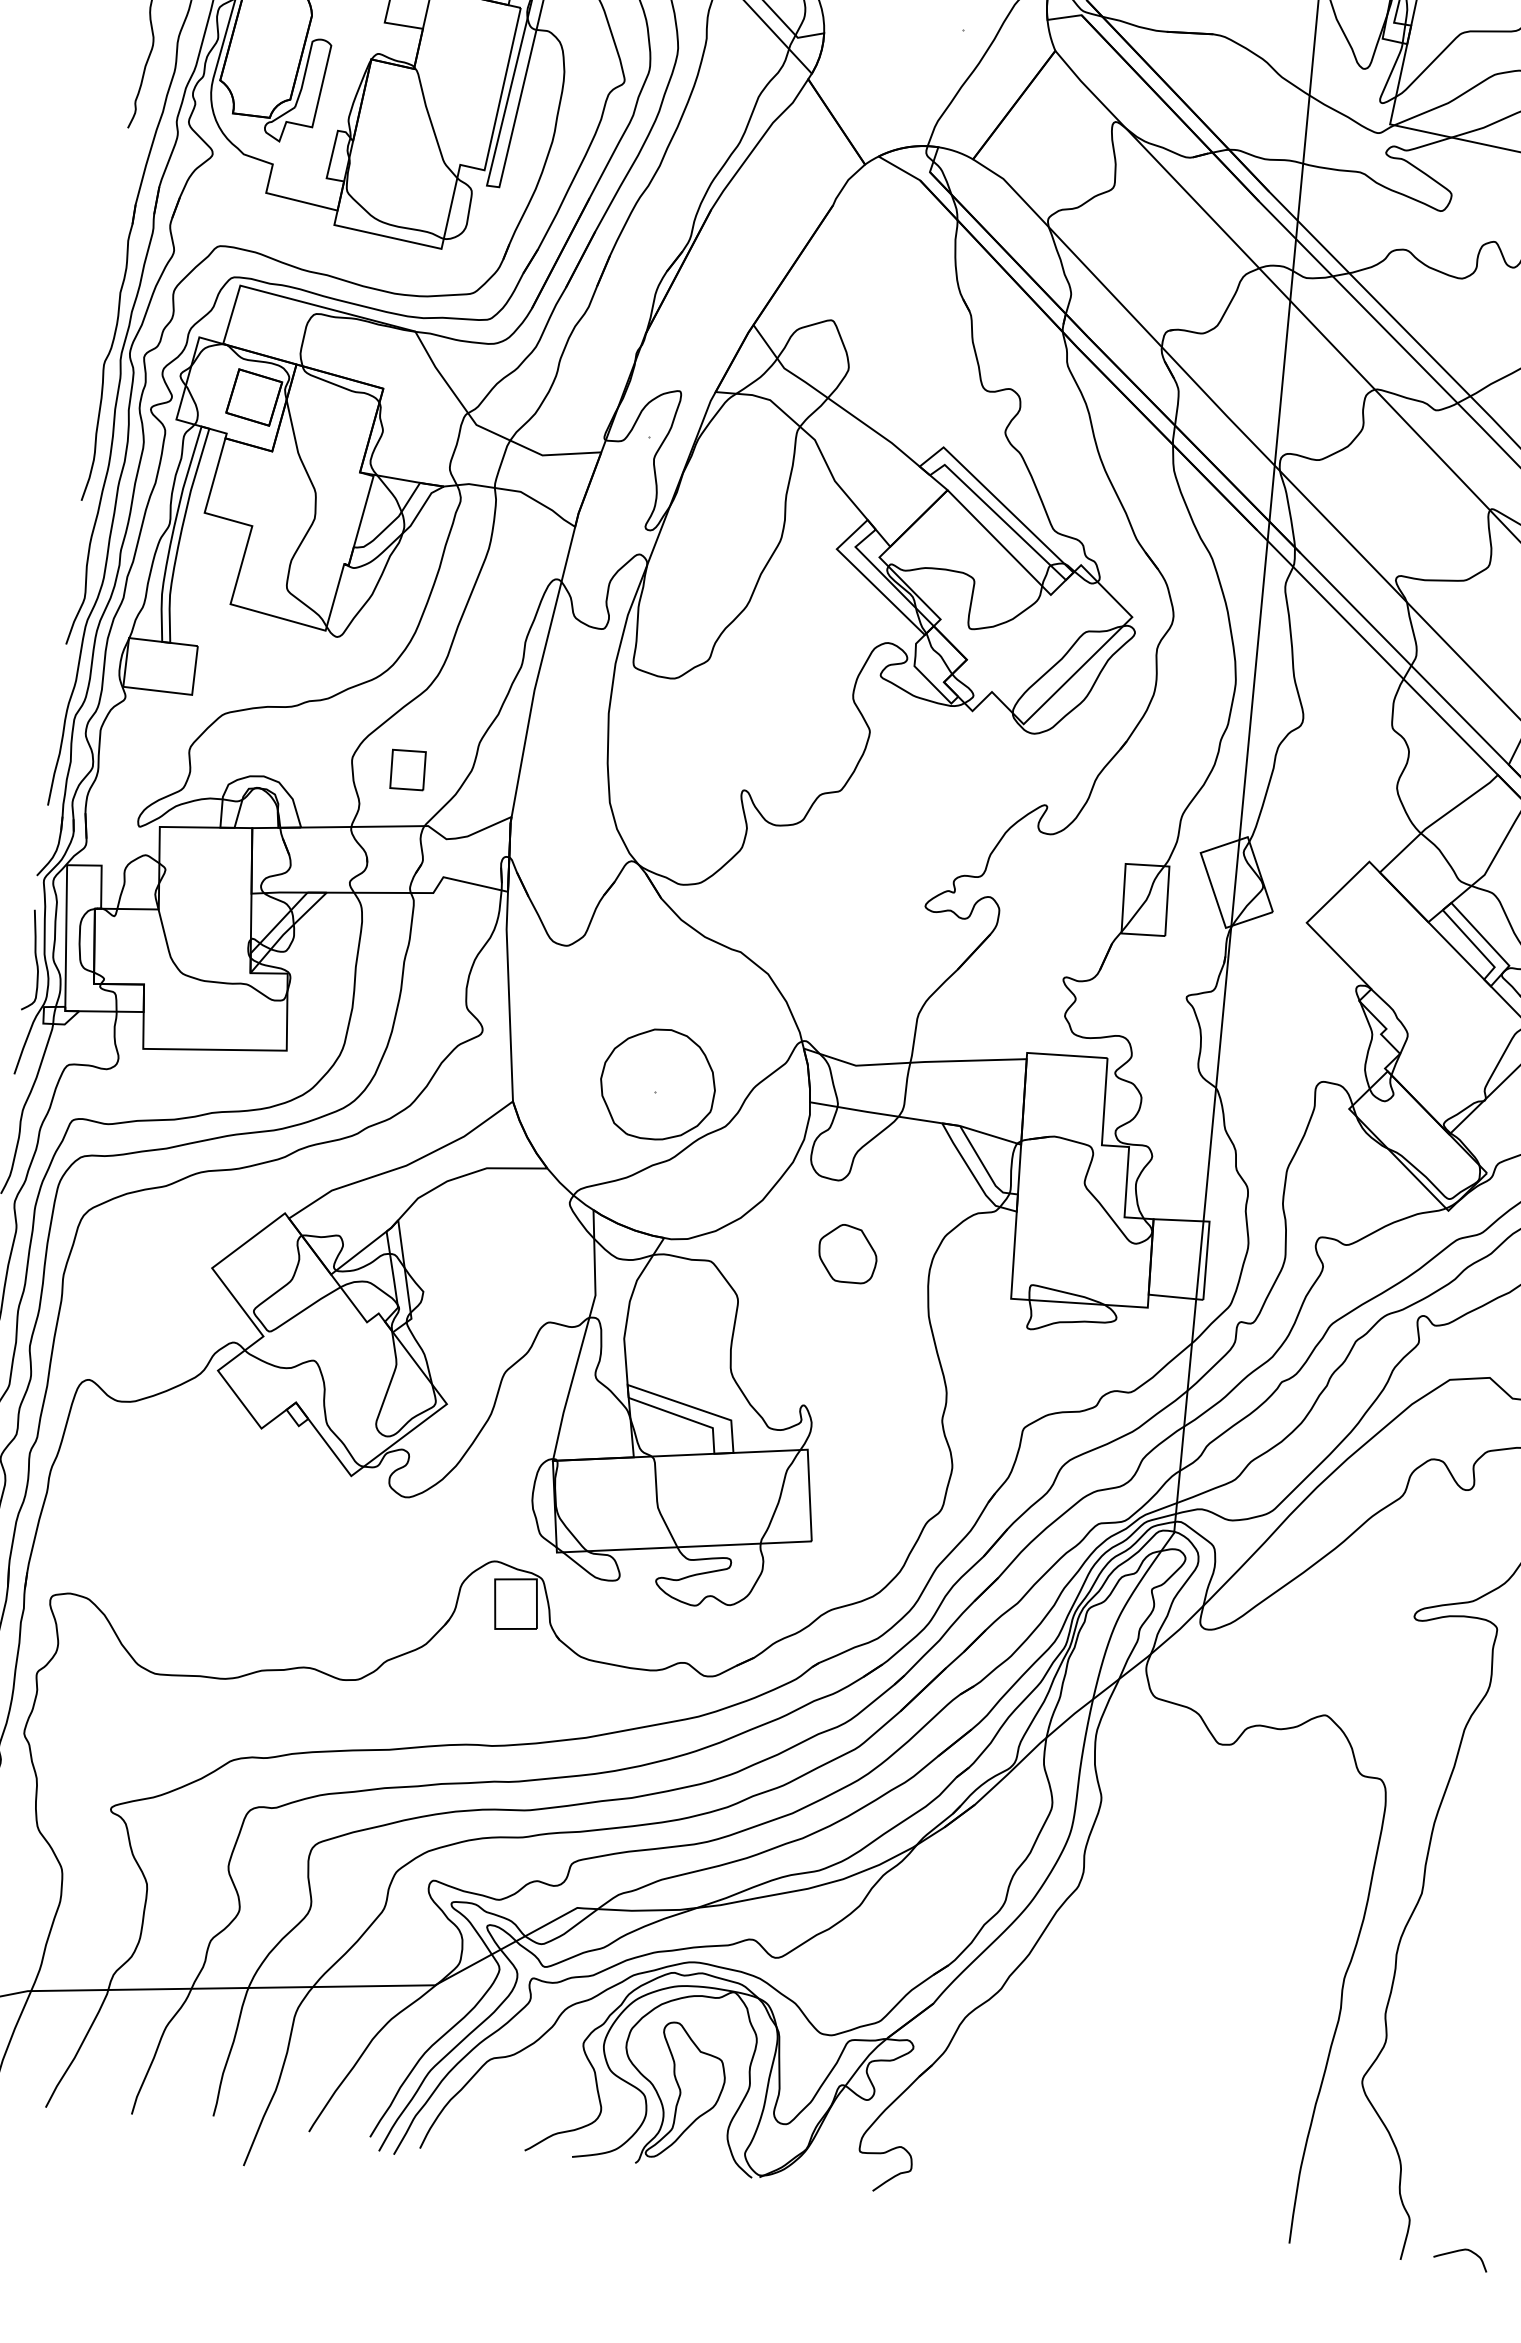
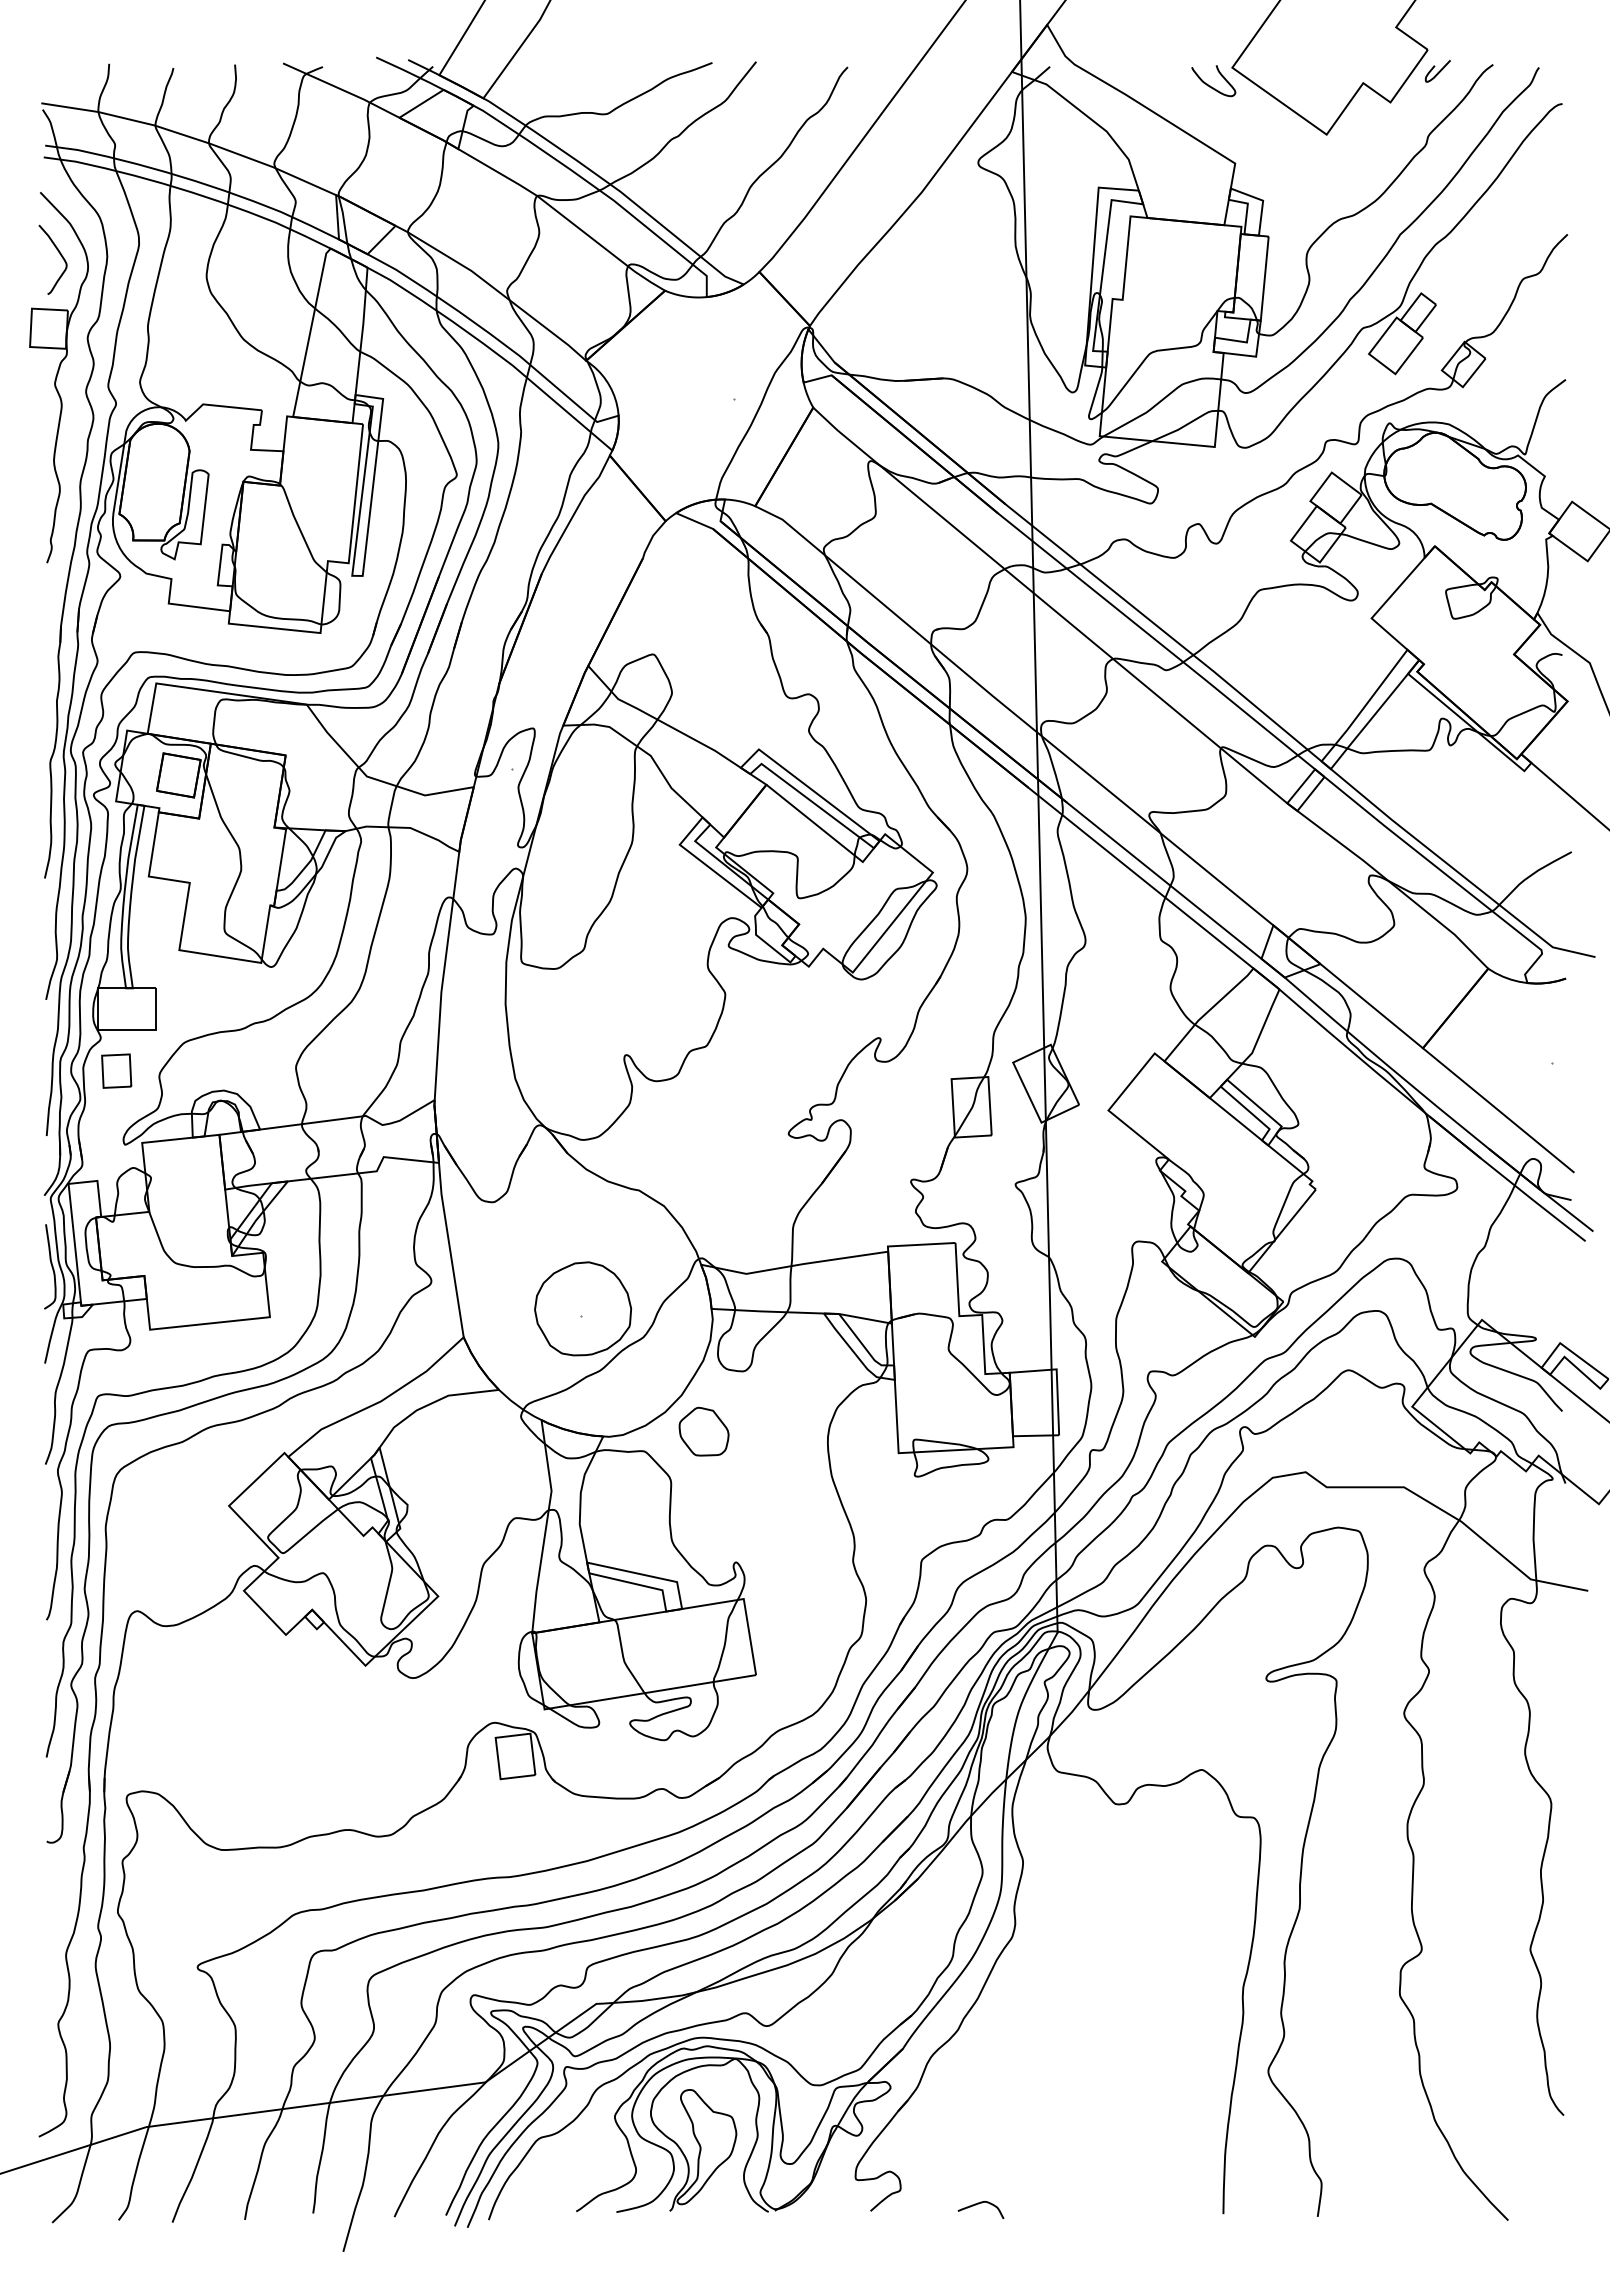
part: (407, 769) -> (116, 1070), moved
part: (847, 1253) -> (703, 1431), moved
curve: (1459, 2252) -> (979, 2204), moved

